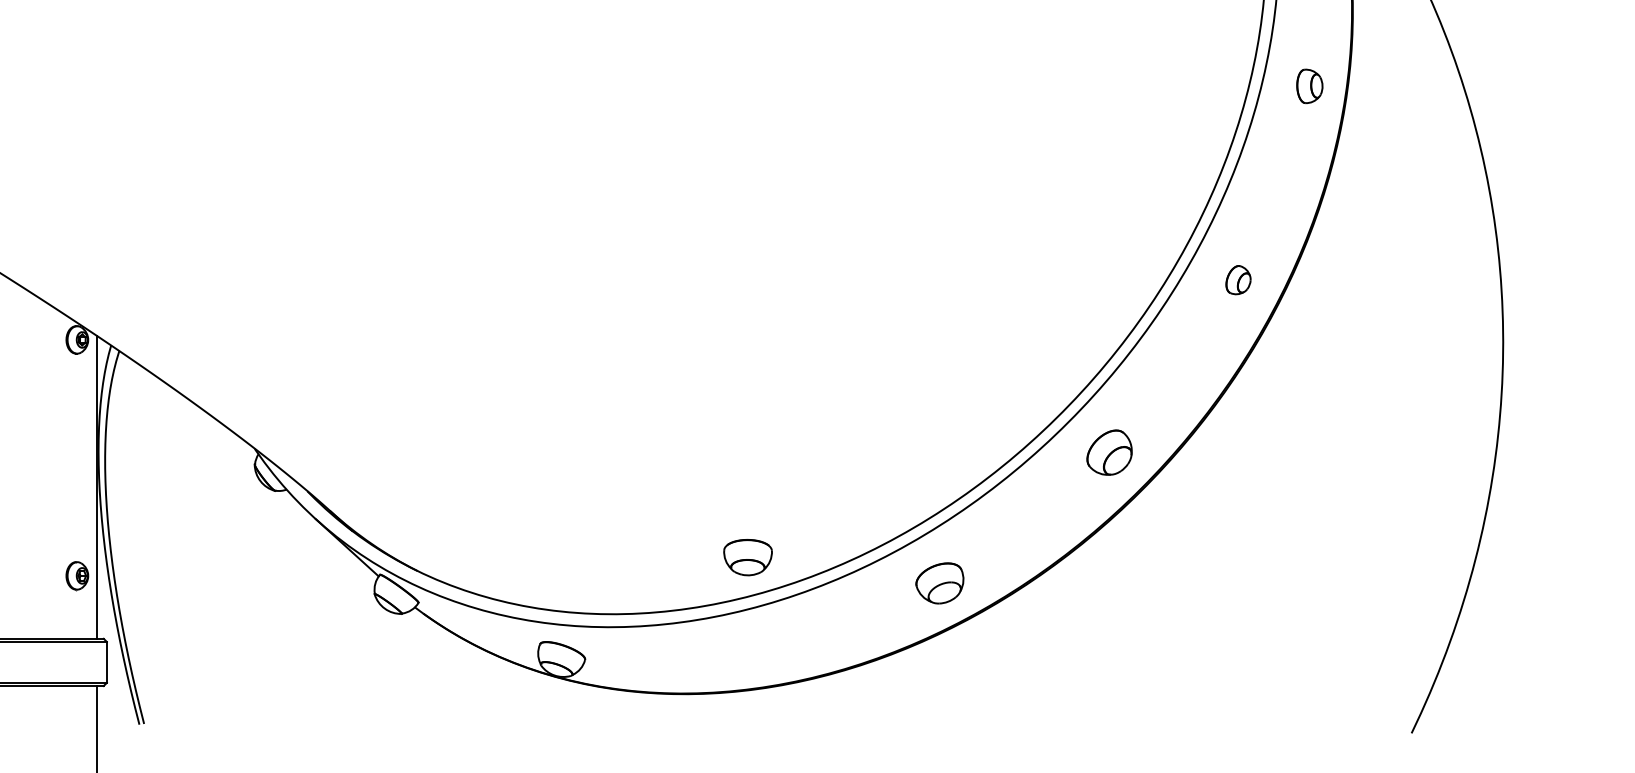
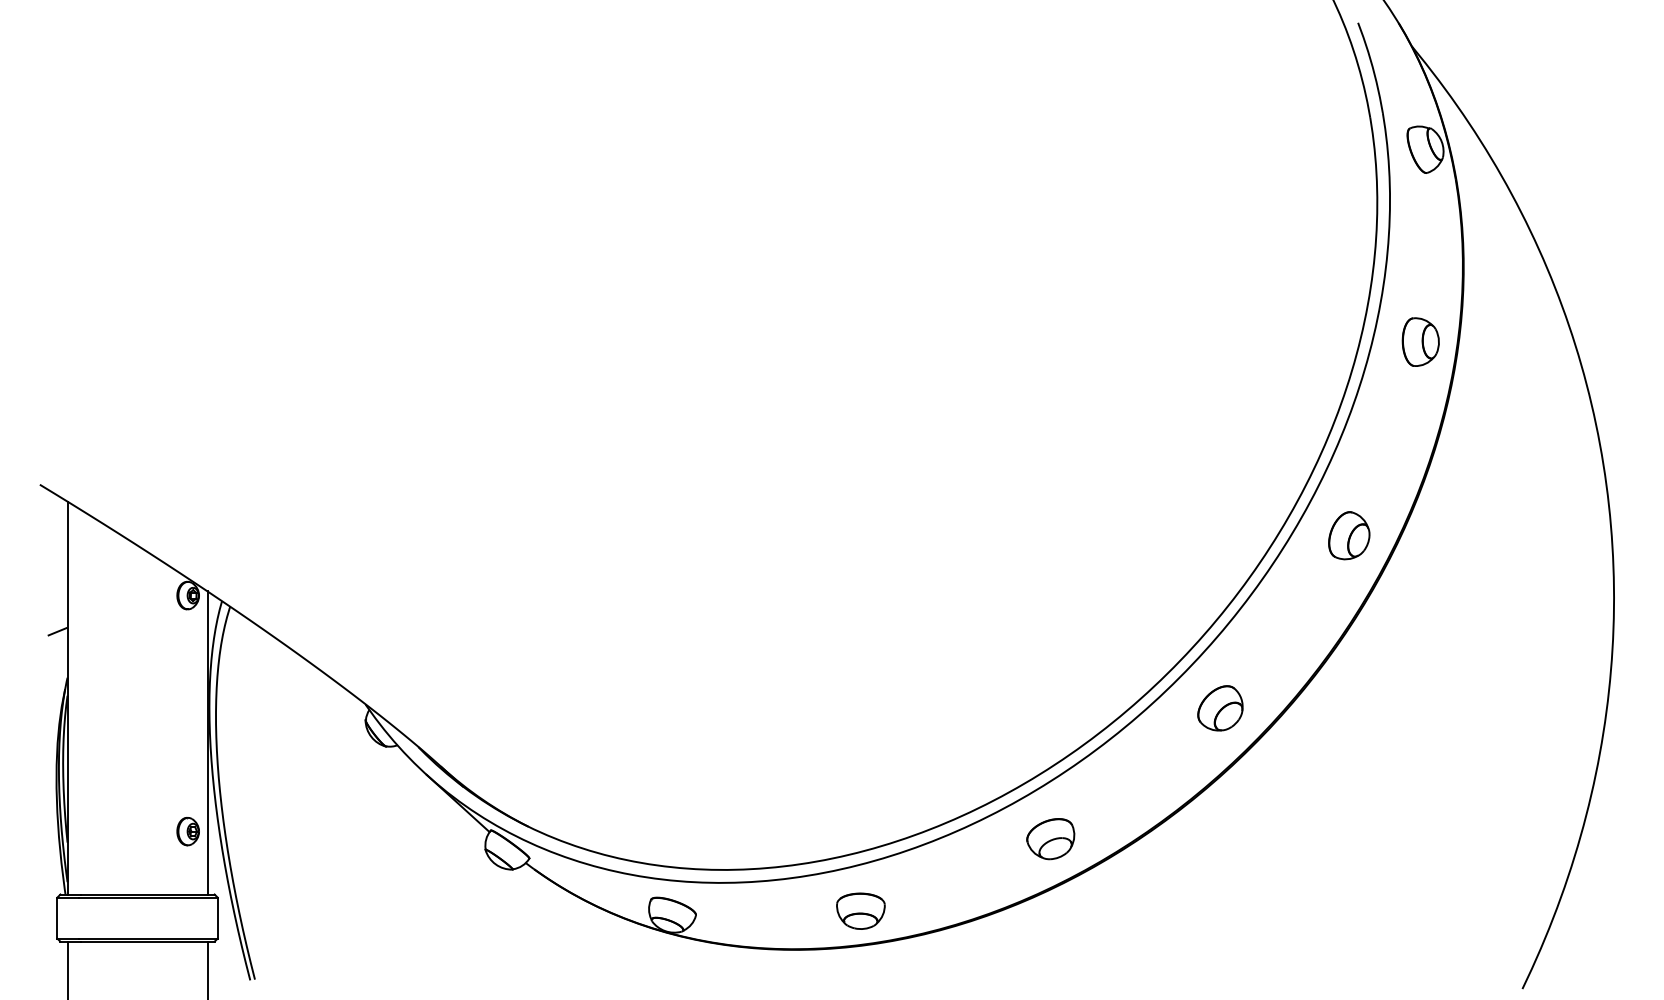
part: (1309, 85) -> (1420, 341), size x1.43
part: (1238, 279) -> (1349, 535), size x1.67
part: (747, 556) -> (860, 910), moved

